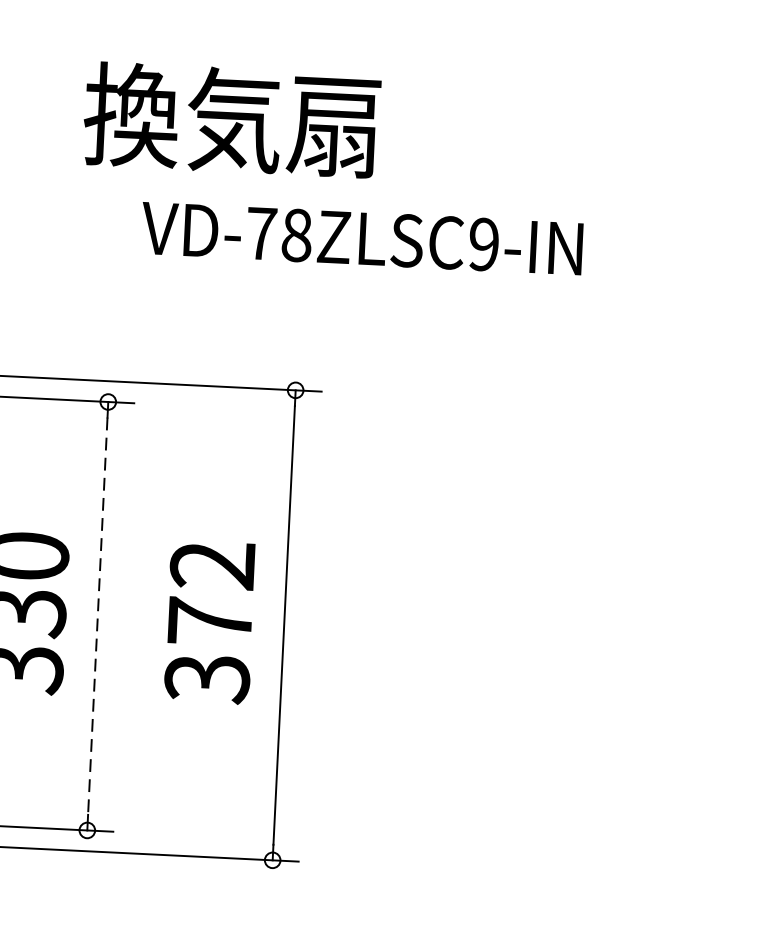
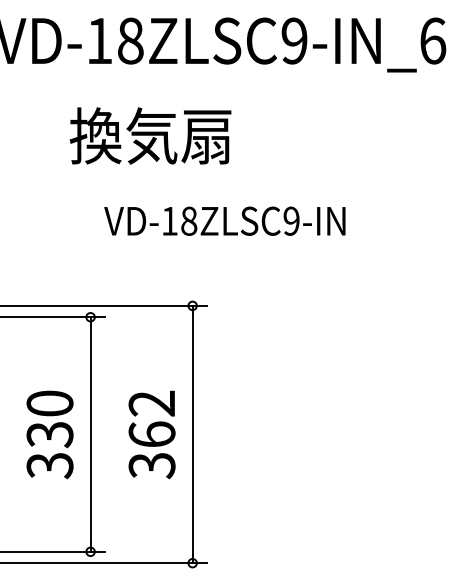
text: (231, 119) -> (150, 135), moved
text: (260, 234) -> (169, 221), VD-78ZLSC9-IN -> VD-18ZLSC9-IN
line: (97, 616) -> (90, 434), dashed -> solid
text: (209, 621) -> (151, 434), 372 -> 362

